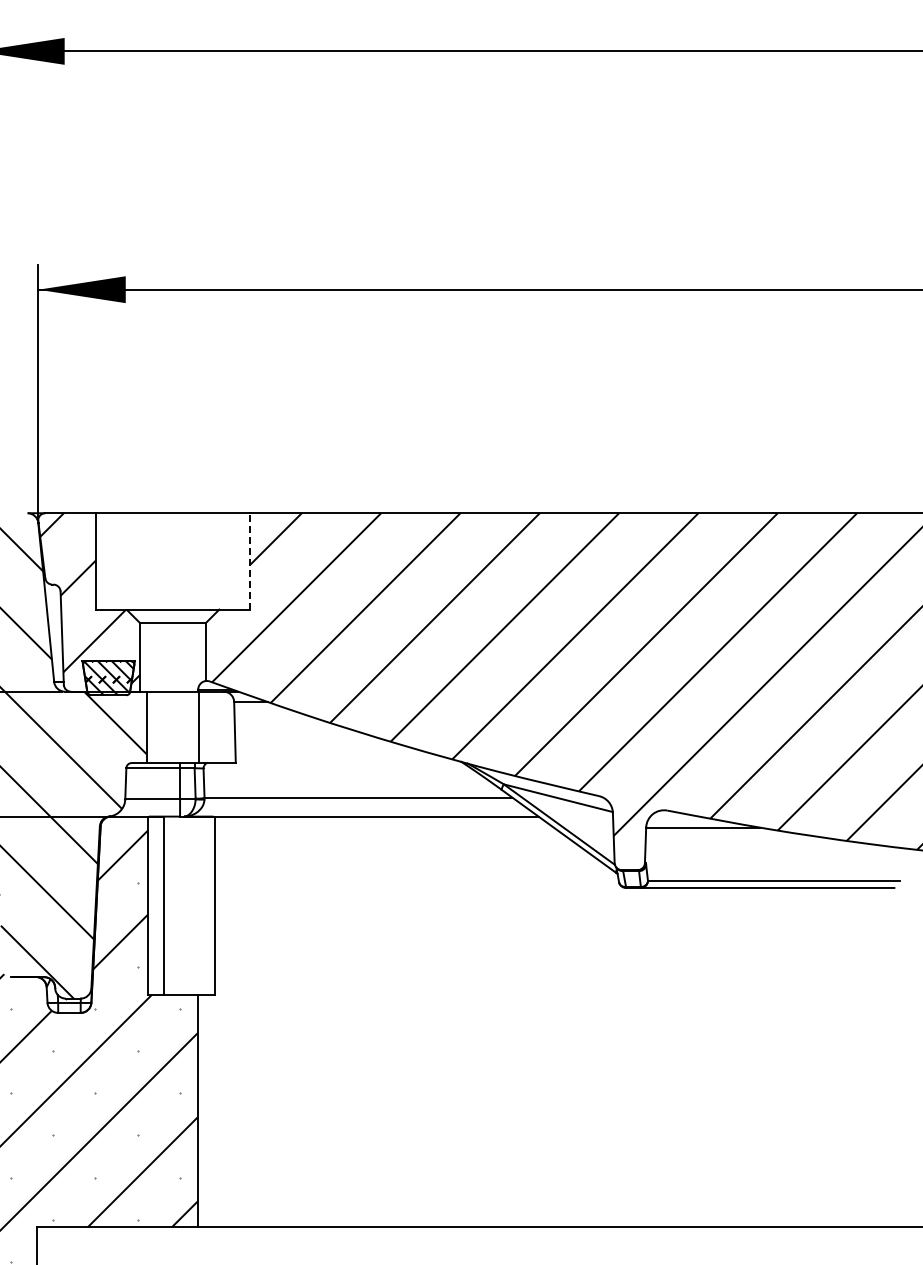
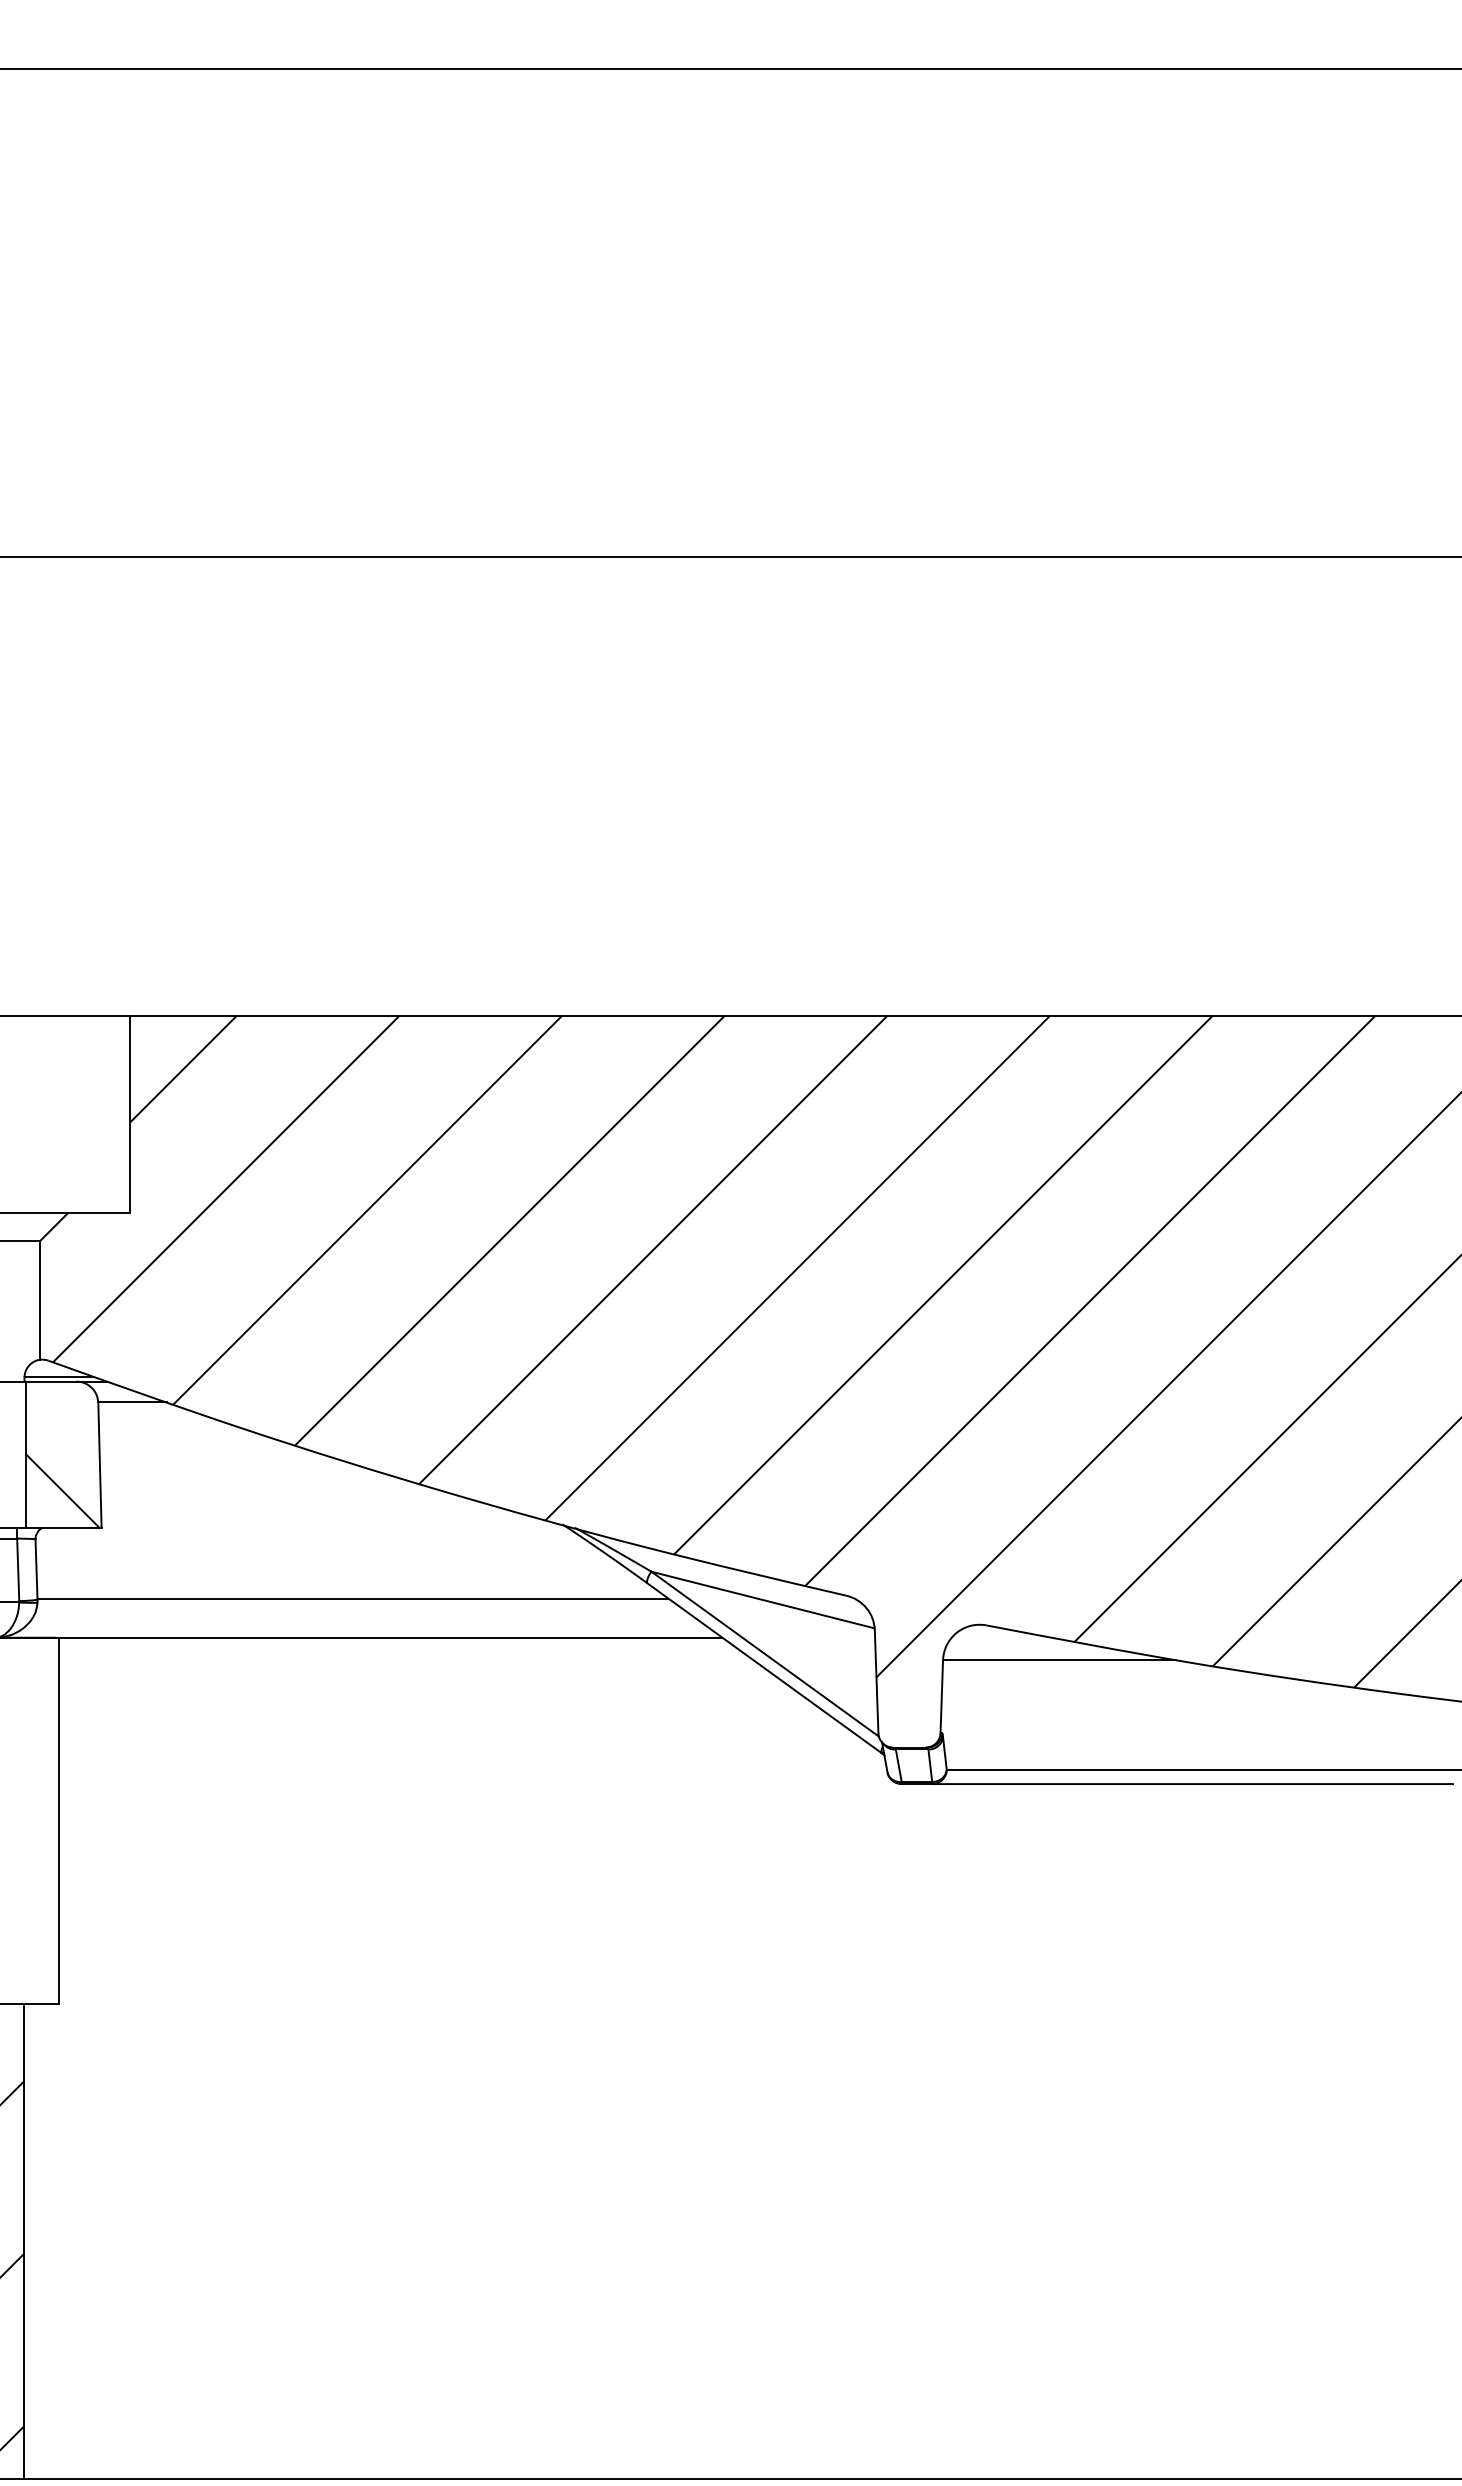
line: (249, 560) -> (129, 1112), dashed -> solid
hatch: (216, 745) -> (62, 1491), added

